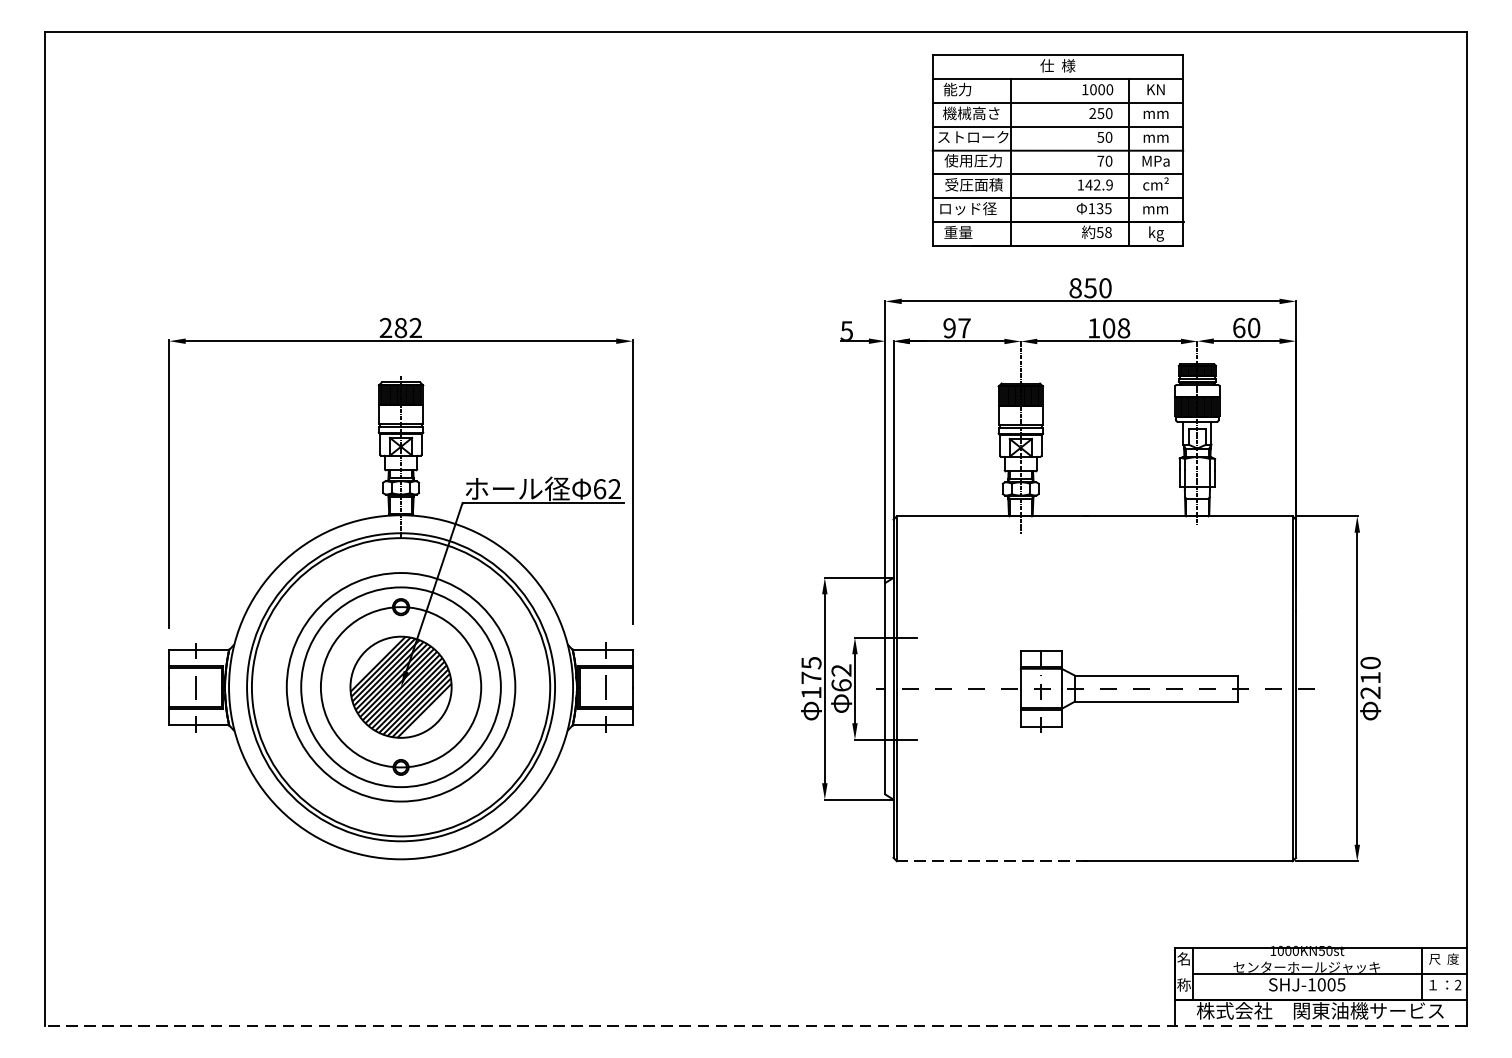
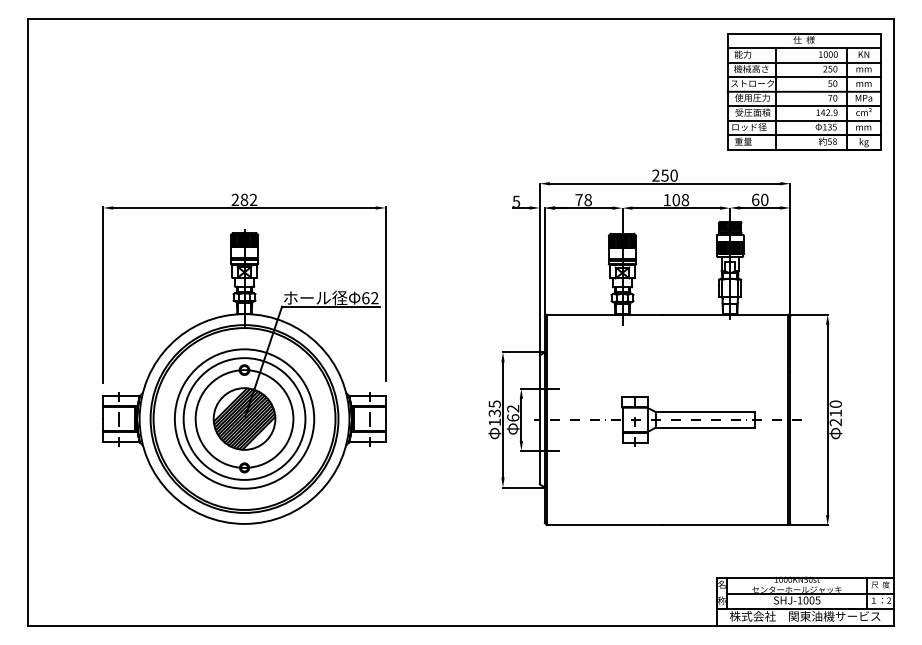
part: (1056, 150) -> (803, 91), moved
text: (1074, 287) -> (655, 175), 850 -> 250
text: (956, 328) -> (583, 200), 97 -> 78
text: (810, 678) -> (494, 413), 175 -> 135
line: (991, 861) -> (604, 525), dashed -> solid
line: (755, 1025) -> (460, 625), dashed -> solid

